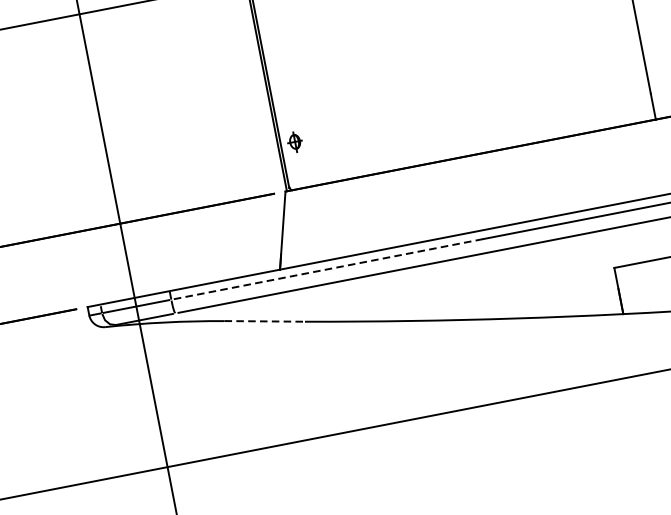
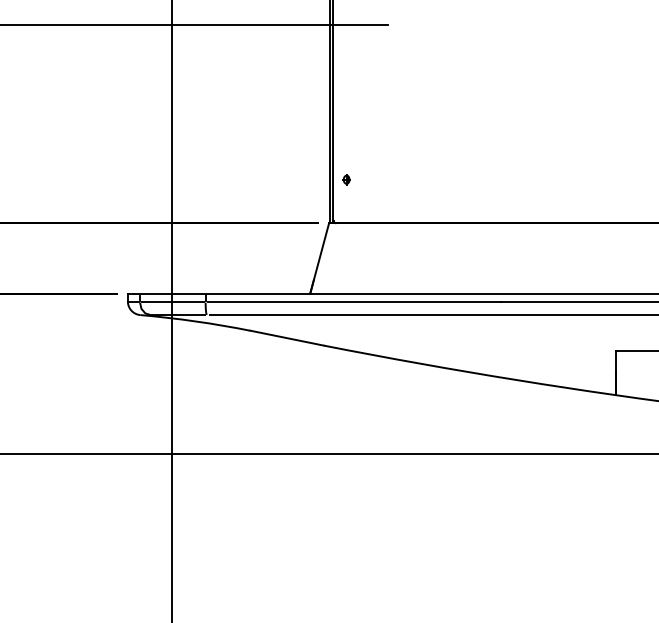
part: (294, 141) -> (346, 179), size x0.62
line: (328, 268) -> (354, 301), dashed -> solid
line: (265, 321) -> (287, 338), dashed -> solid

